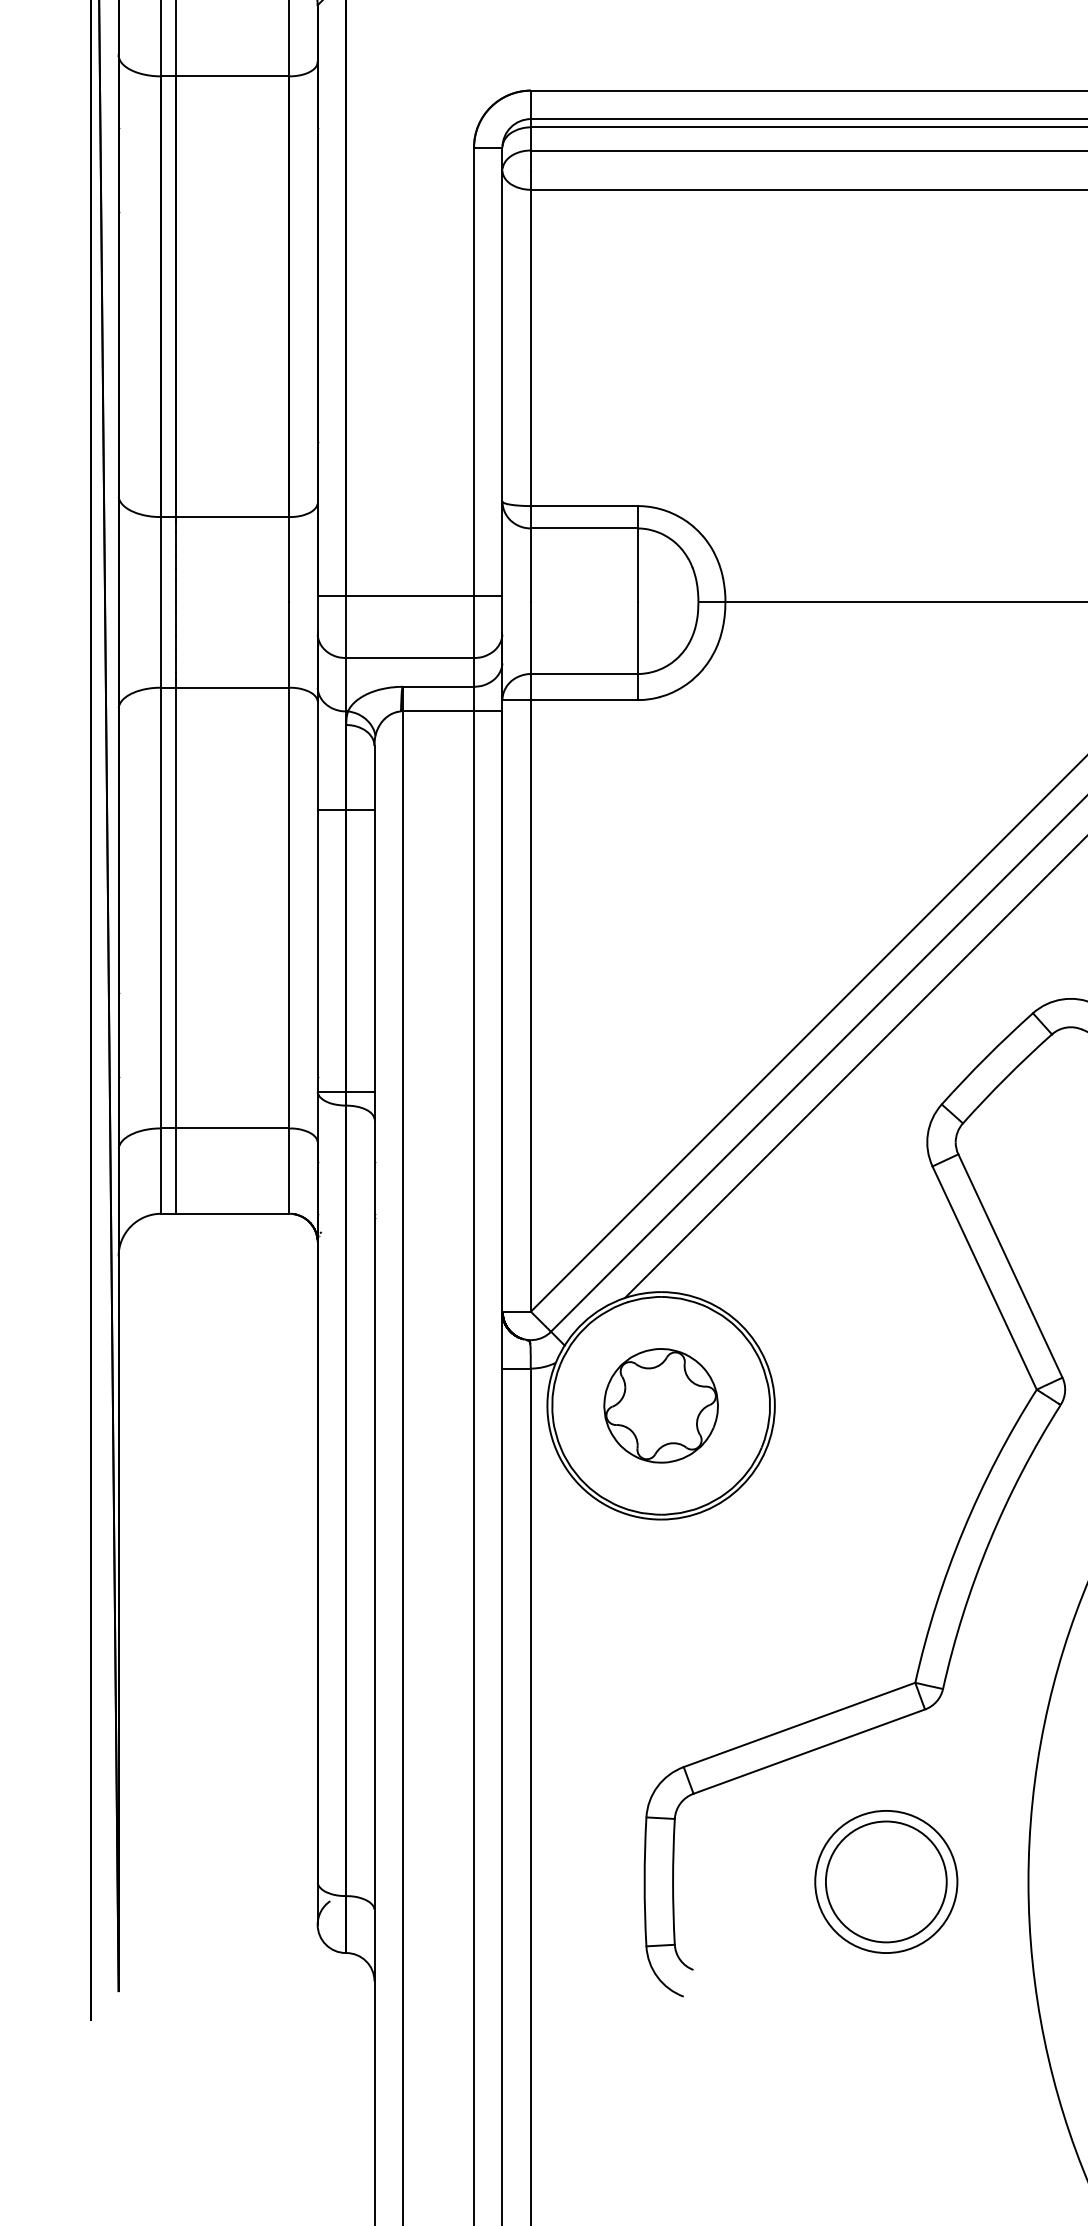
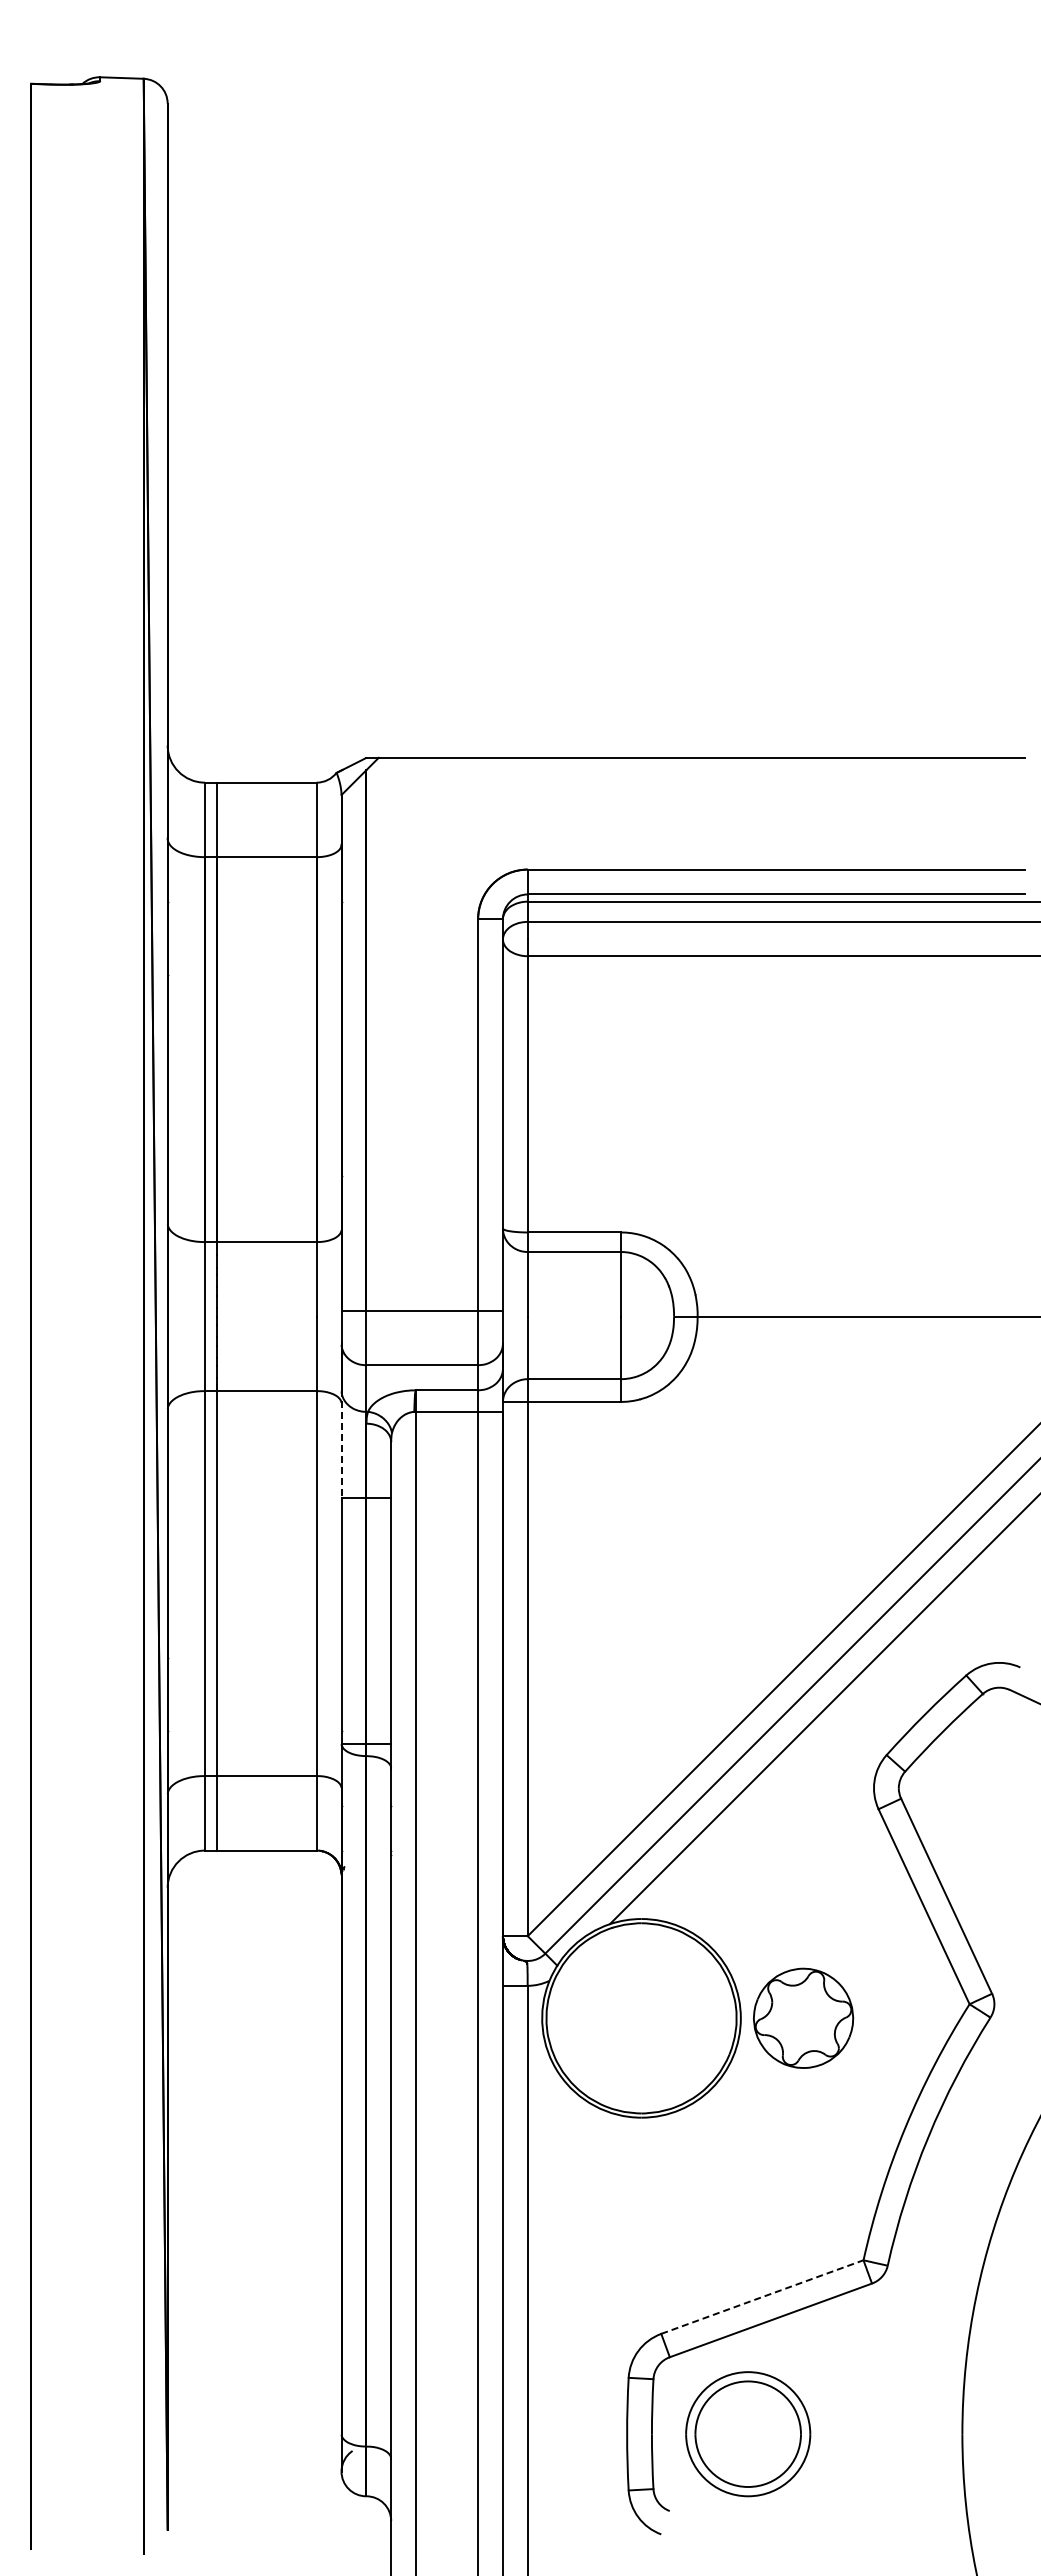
line: (317, 748) -> (341, 1444), solid -> dashed
part: (661, 1404) -> (803, 2017), moved
line: (799, 1725) -> (762, 2297), solid -> dashed
part: (886, 1882) -> (748, 2434), moved

